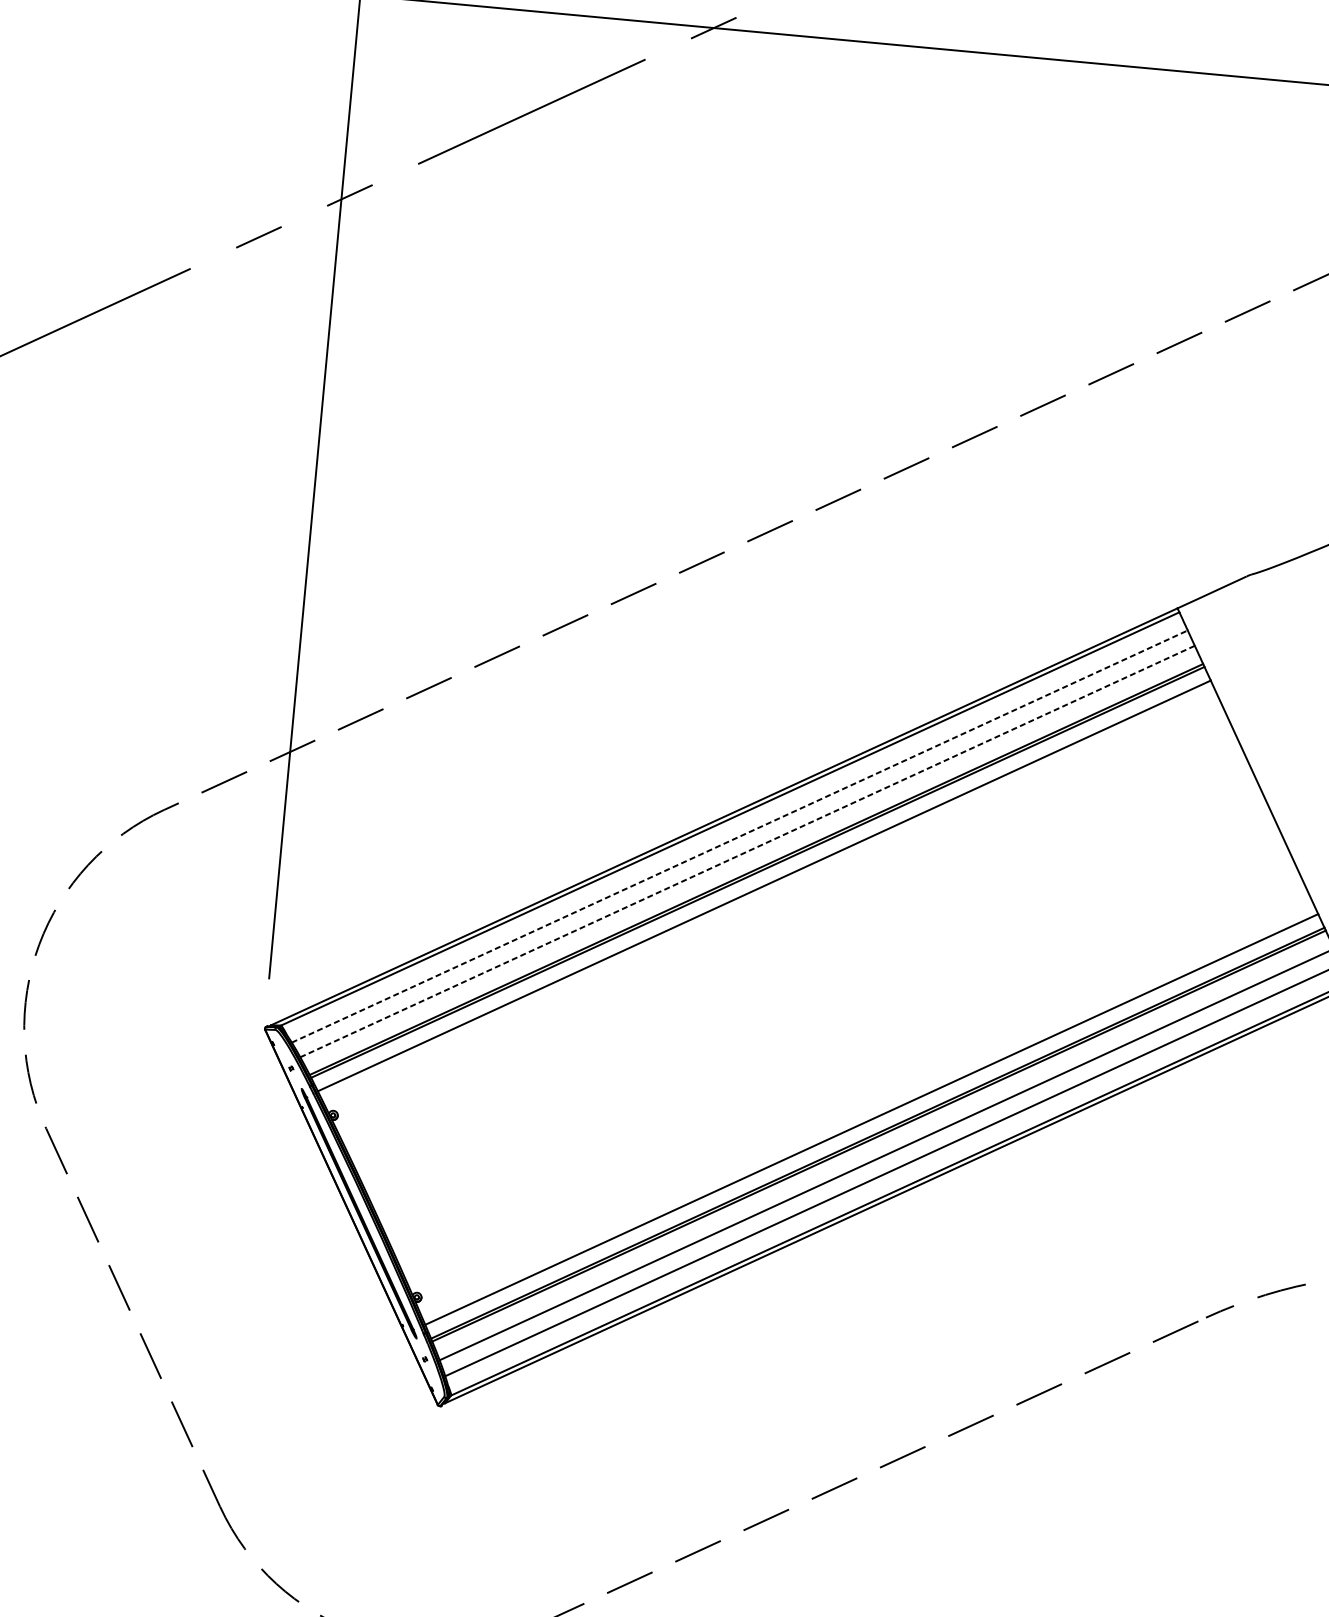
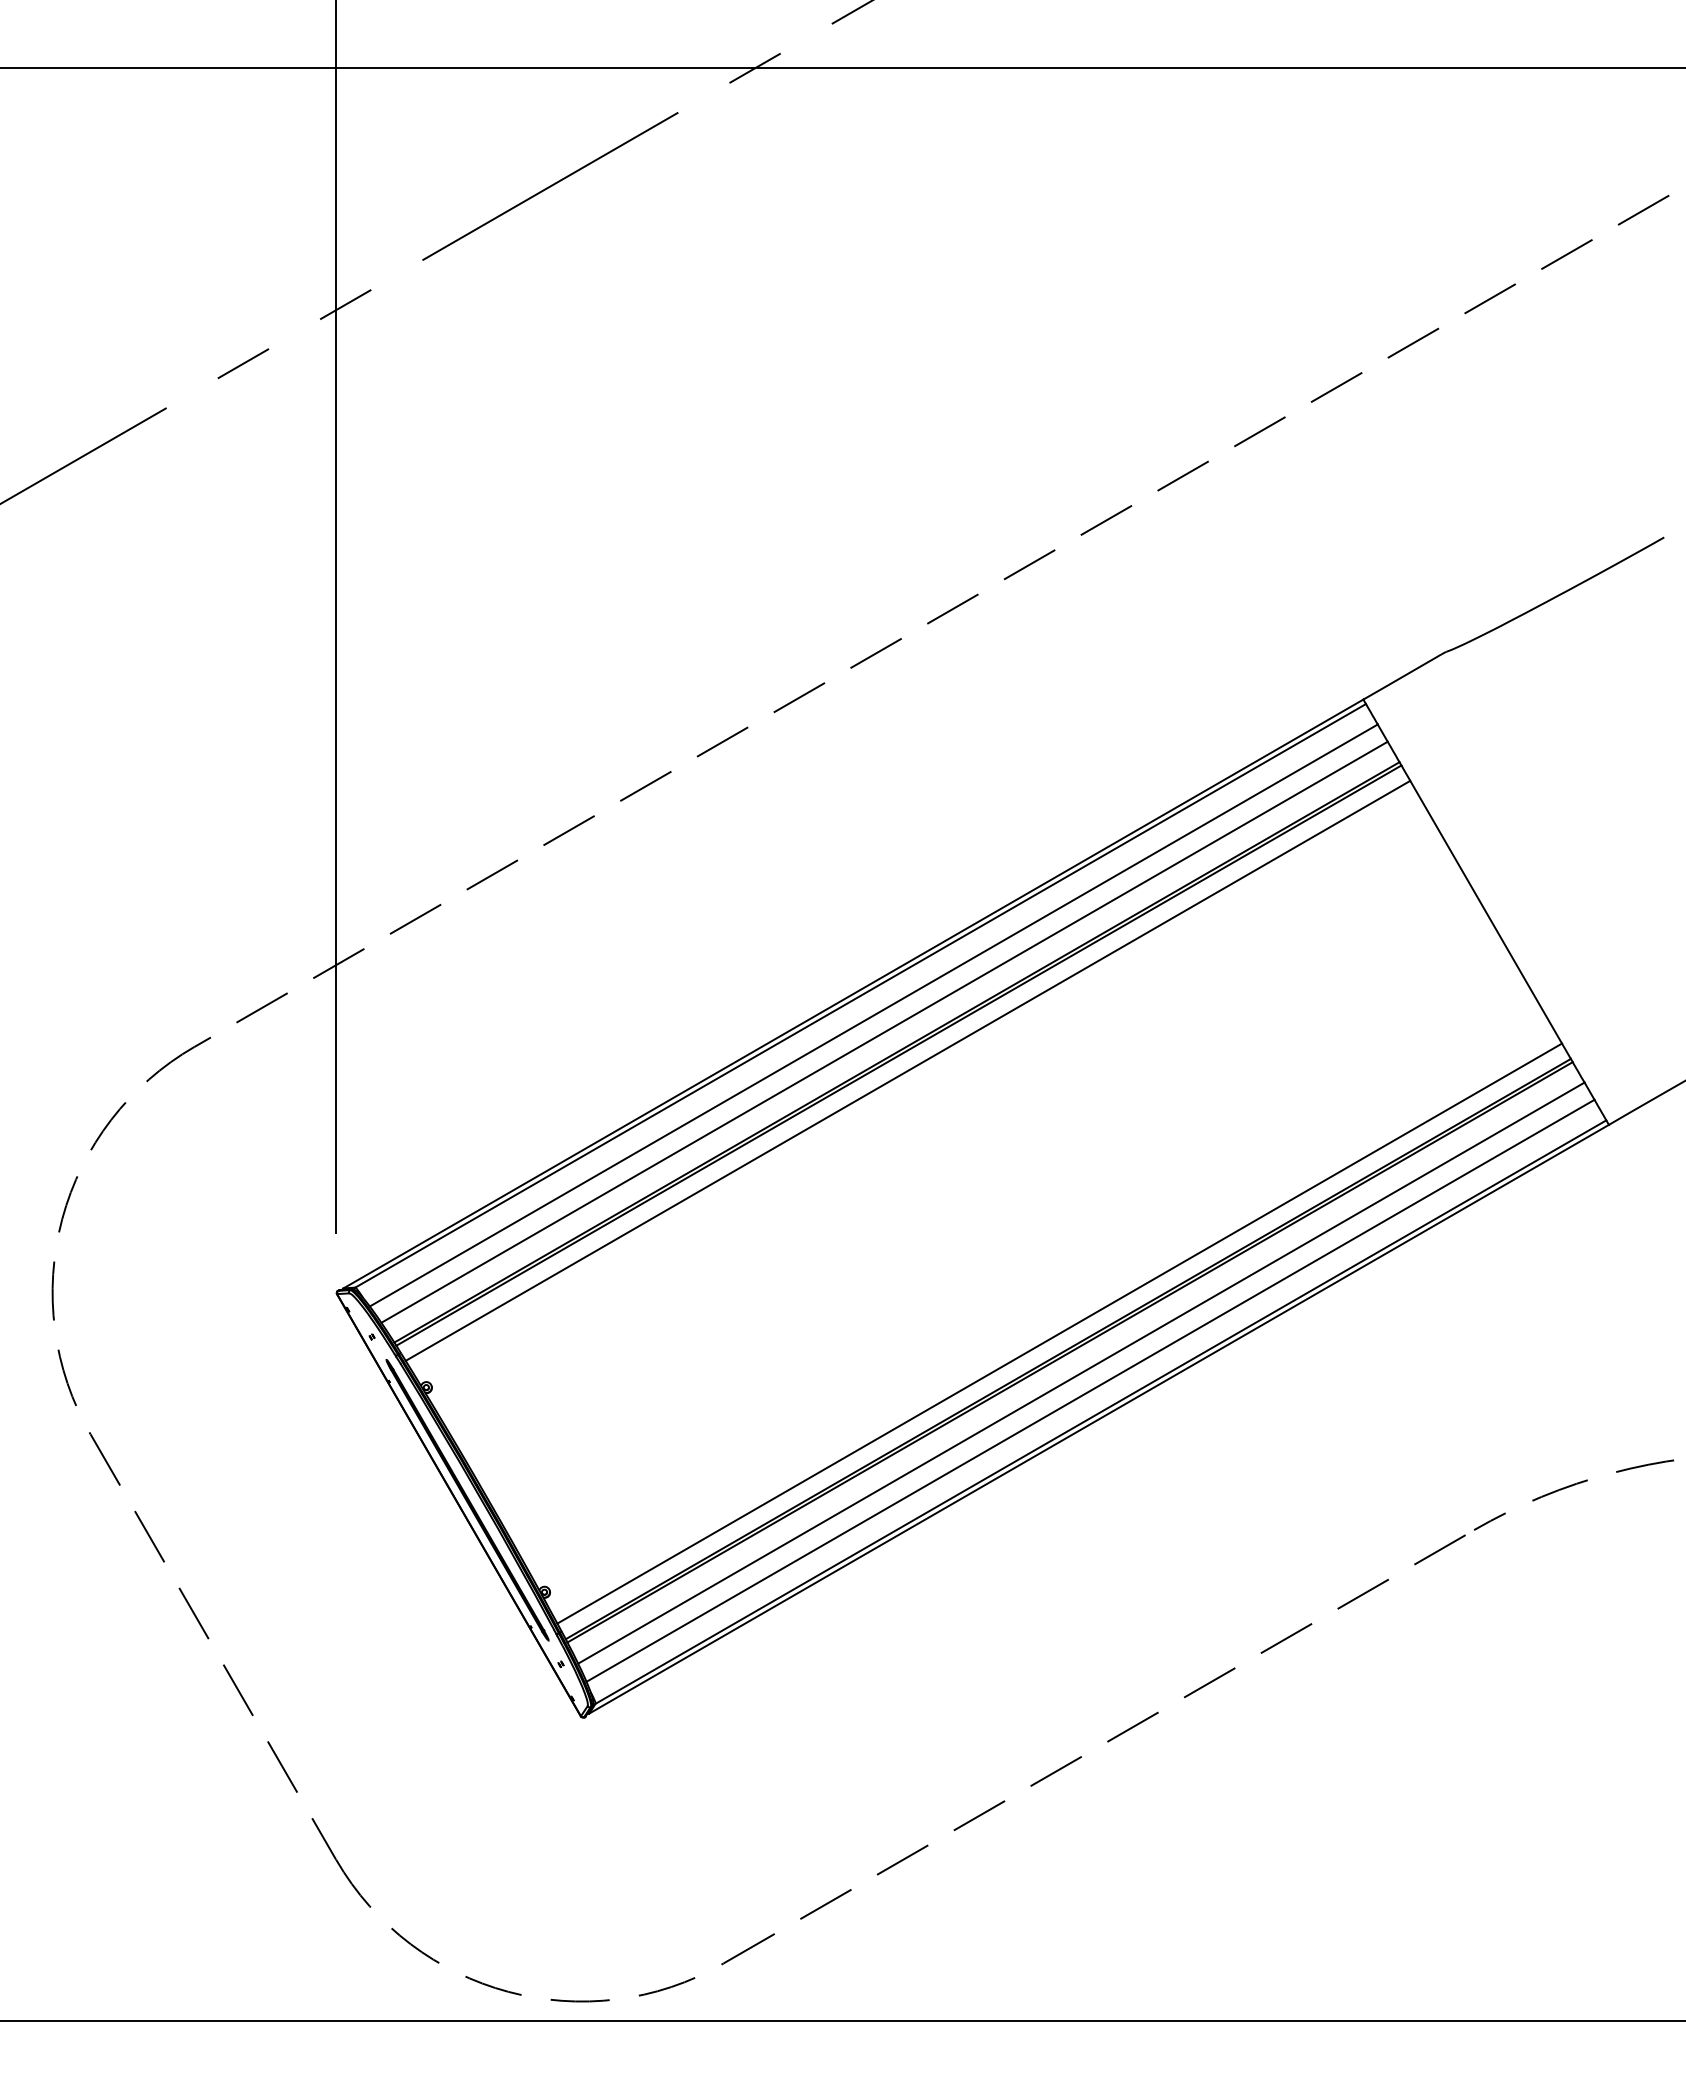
line: (739, 836) -> (873, 1015), dashed -> solid
line: (747, 851) -> (884, 1032), dashed -> solid

